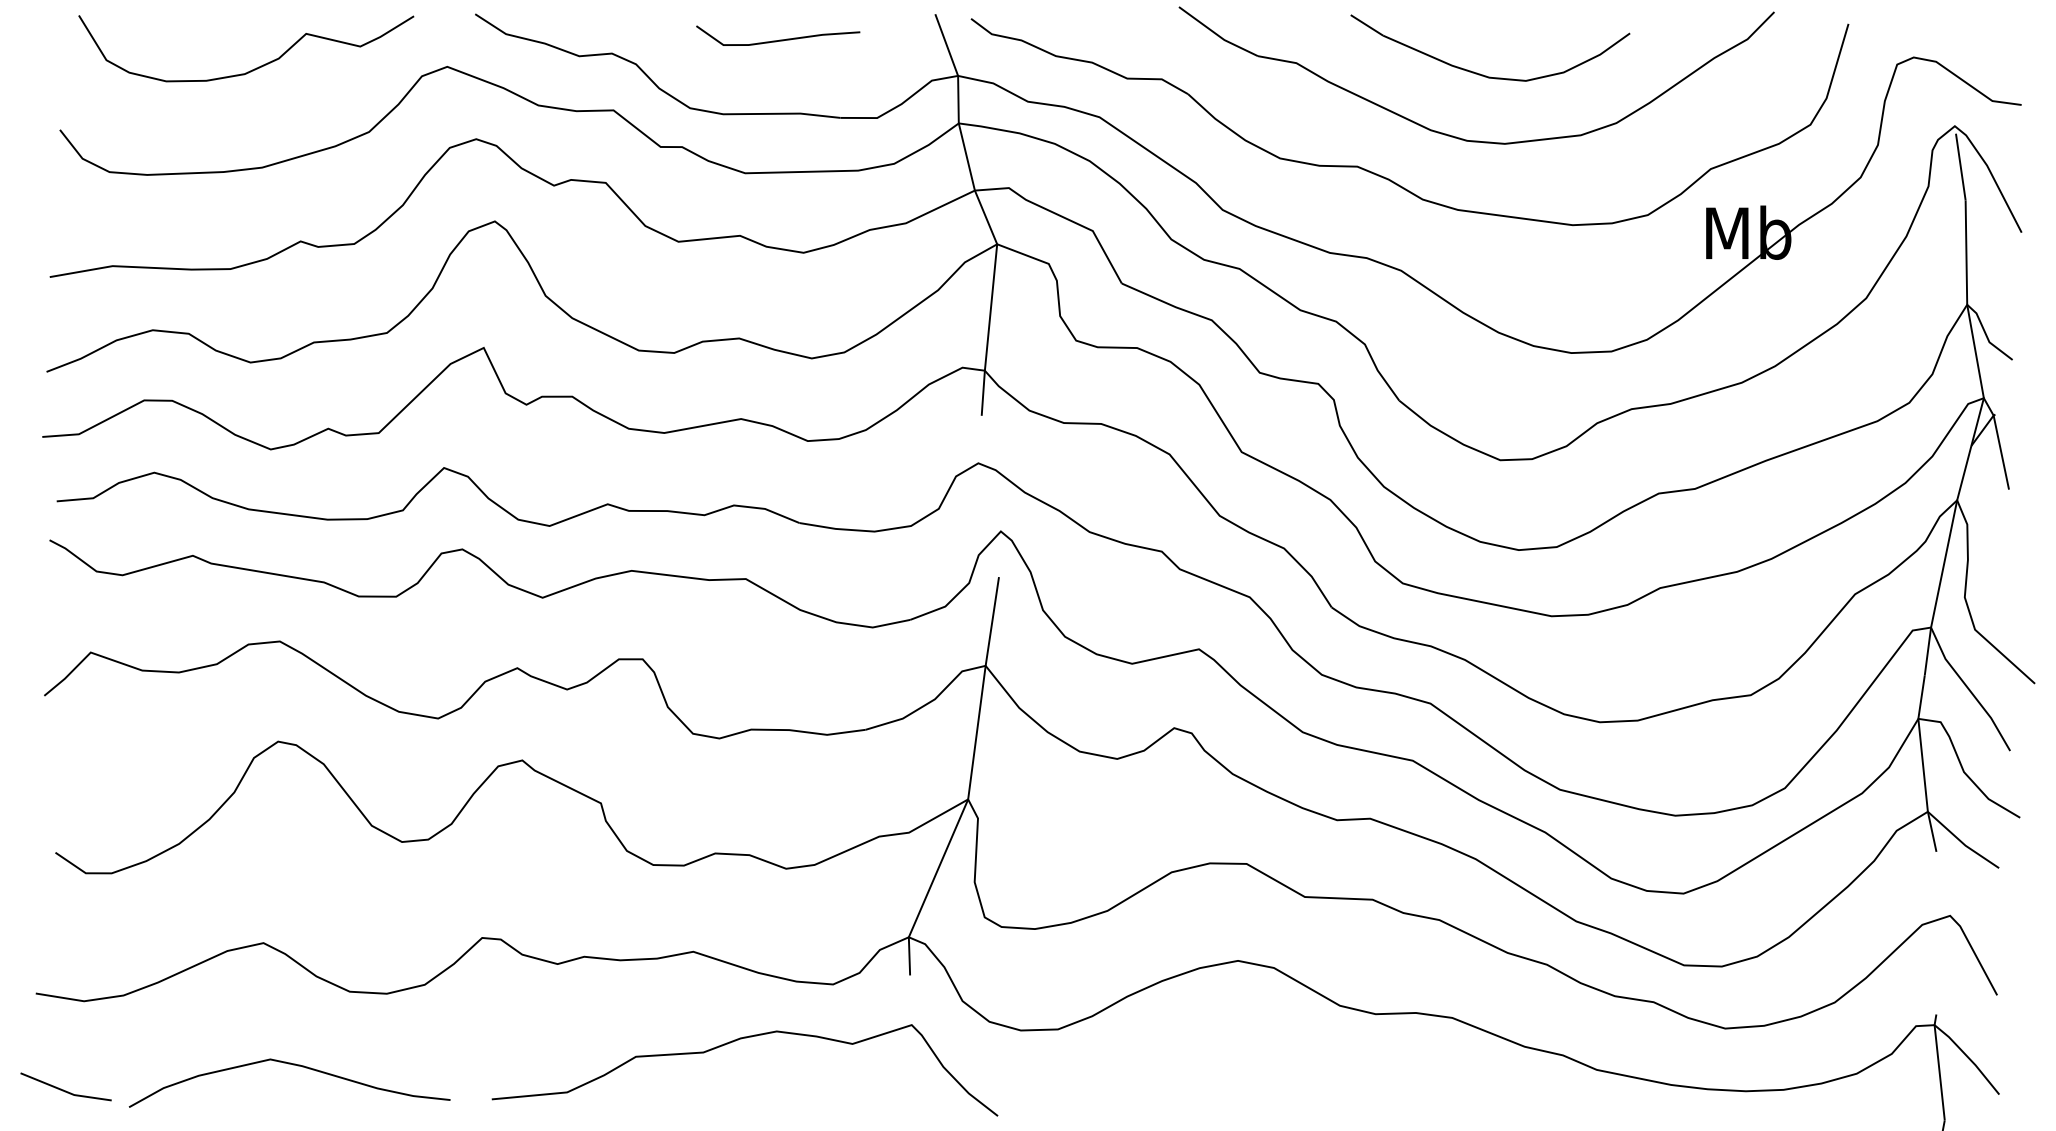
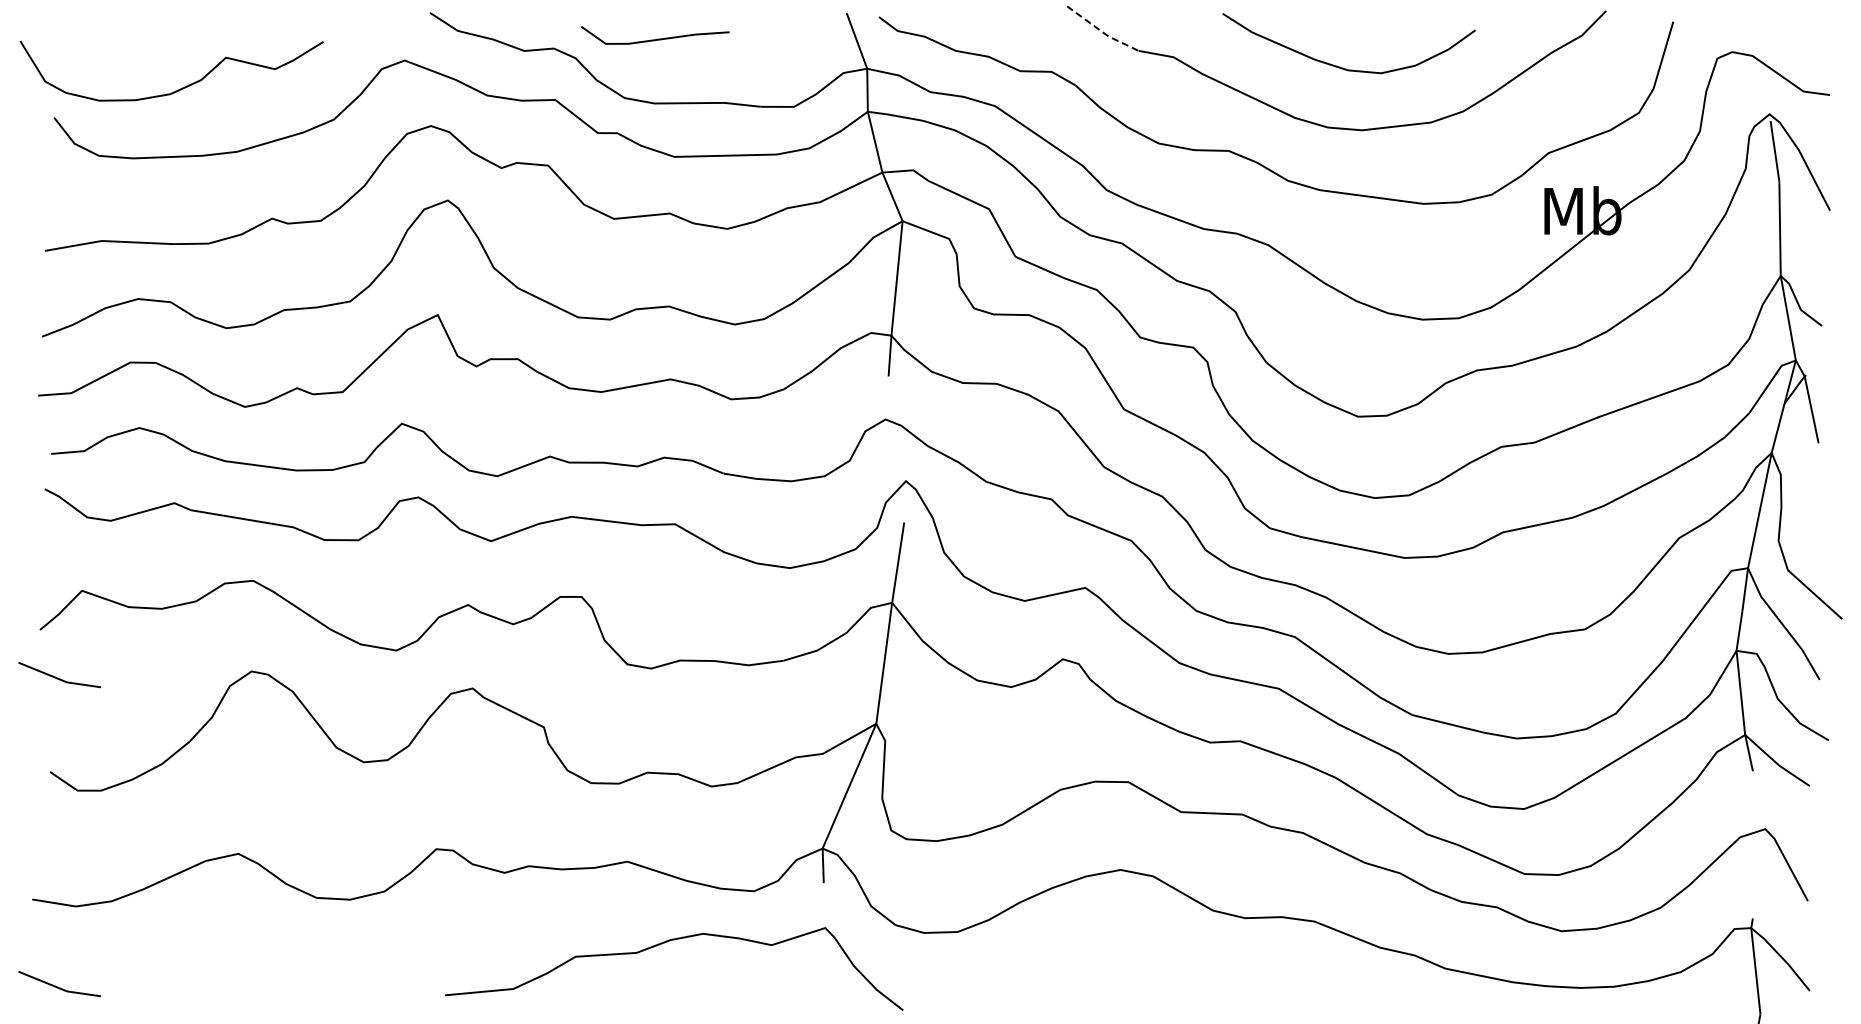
line: (1216, 34) -> (1101, 31), solid -> dashed
line: (780, 39) -> (657, 38), moved
curve: (255, 67) -> (180, 88), moved
line: (64, 748) -> (58, 677), added
curve: (291, 1065) -> (263, 964), removed

